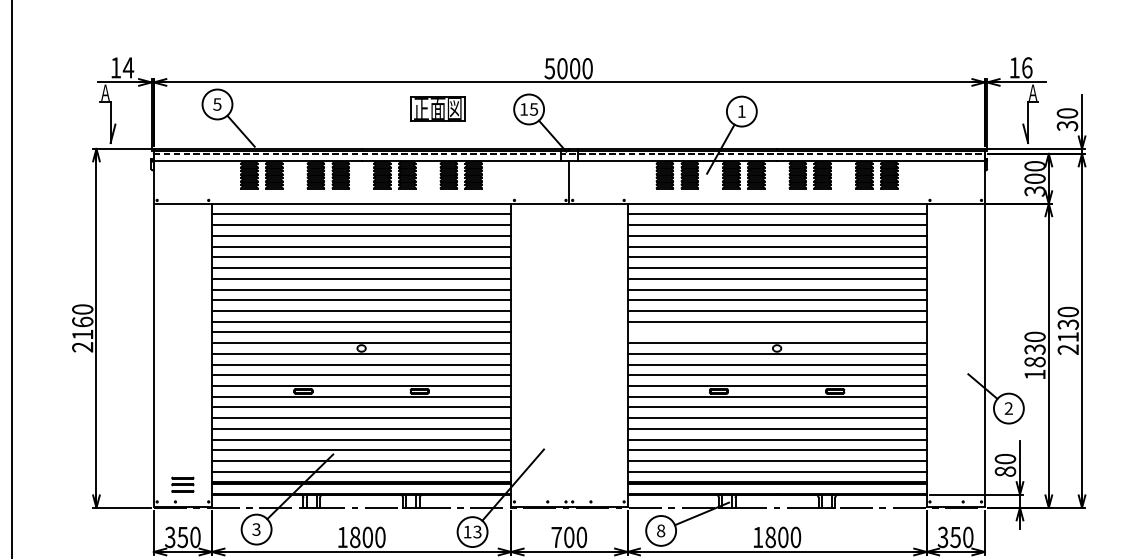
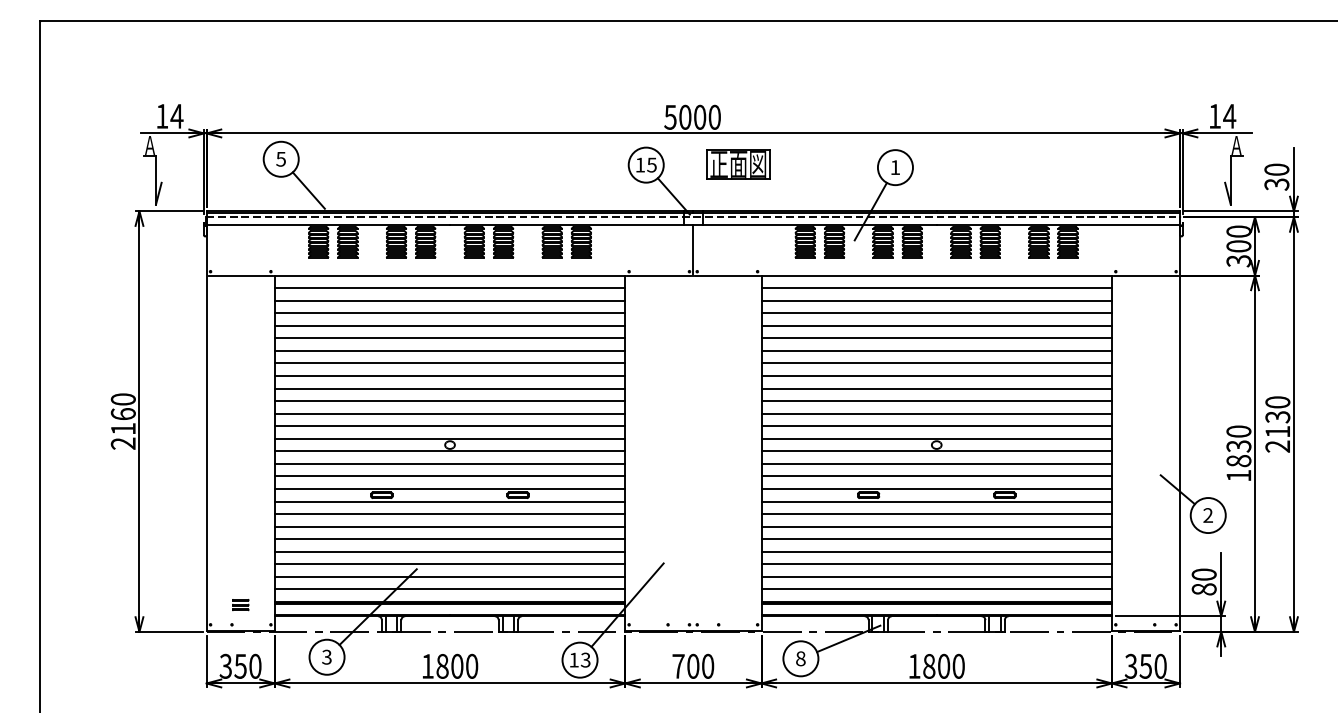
text: (1027, 67) -> (1229, 115), 16 -> 14
part: (437, 108) -> (738, 164), moved
line: (776, 332) -> (936, 426), added
part: (182, 485) -> (240, 605), size x0.62

